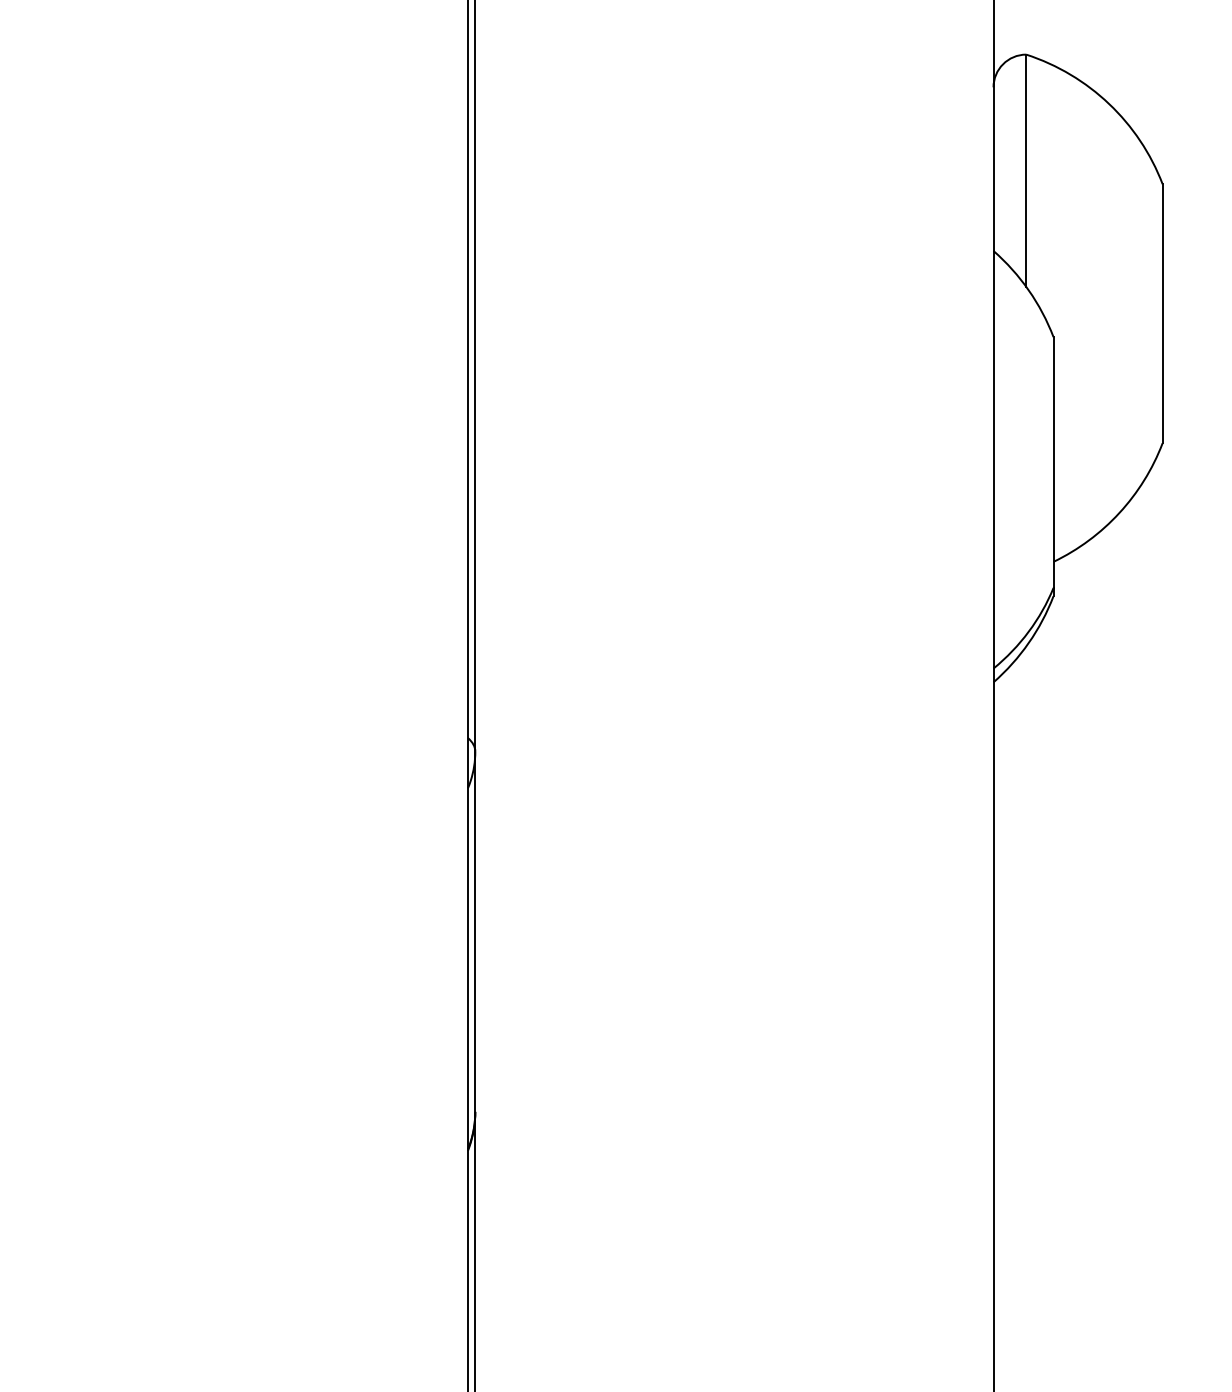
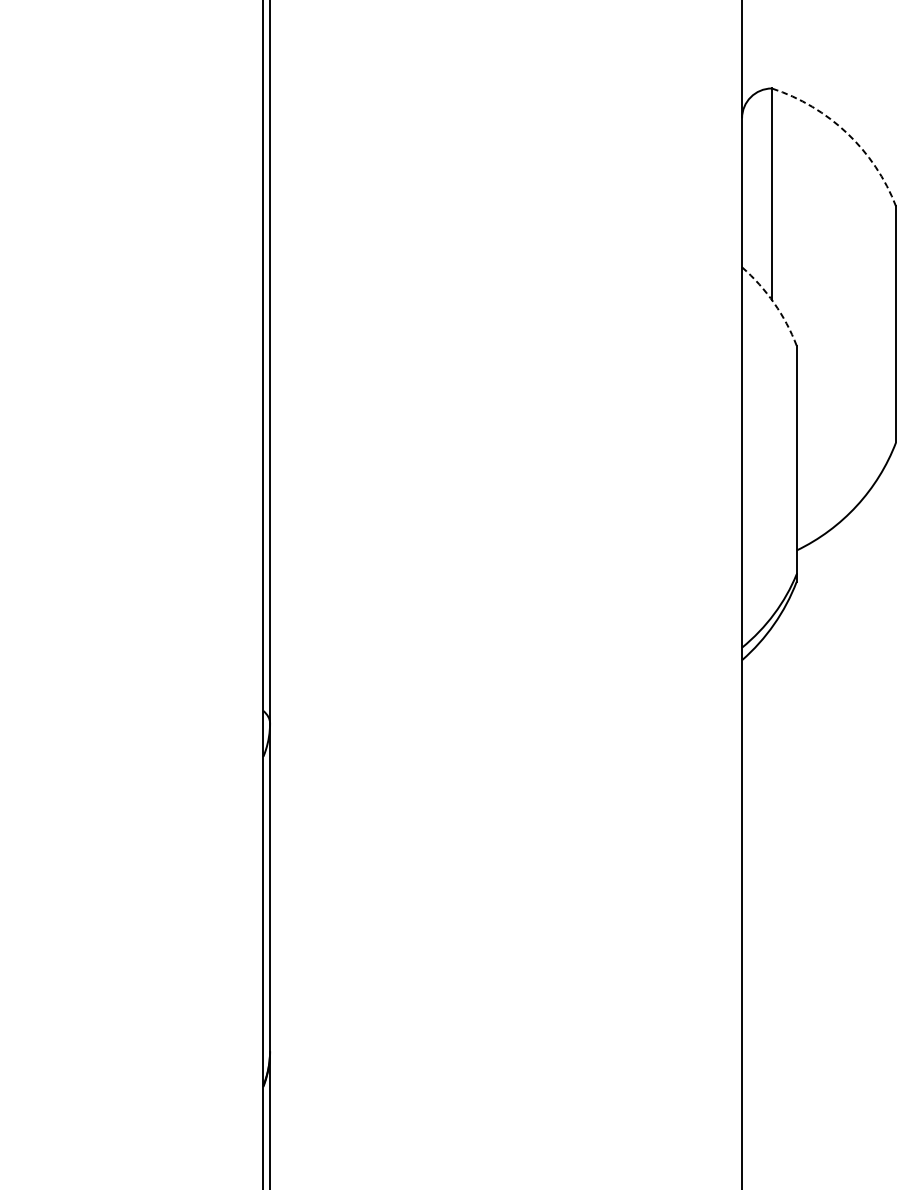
arc: (1109, 103) -> (847, 132), solid -> dashed
arc: (1028, 290) -> (773, 303), solid -> dashed

